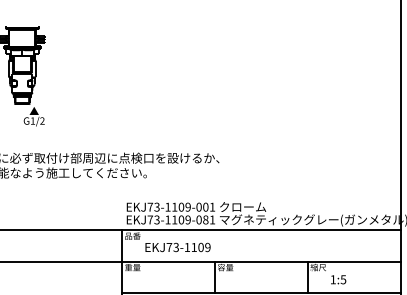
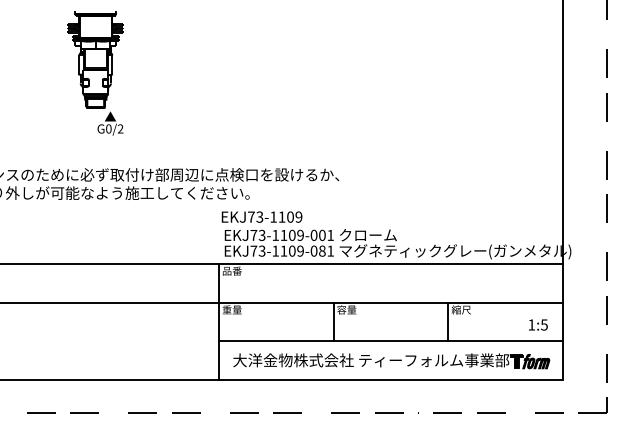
text: (32, 120) -> (108, 128), G1/2 -> G0/2
text: (177, 246) -> (261, 216), moved
text: (338, 279) -> (538, 324), moved

